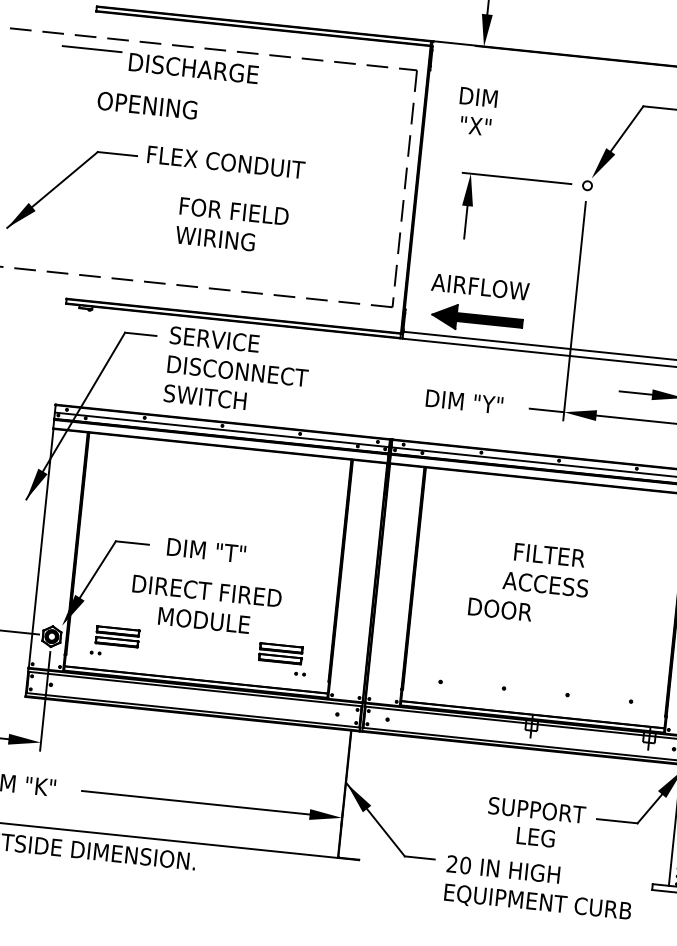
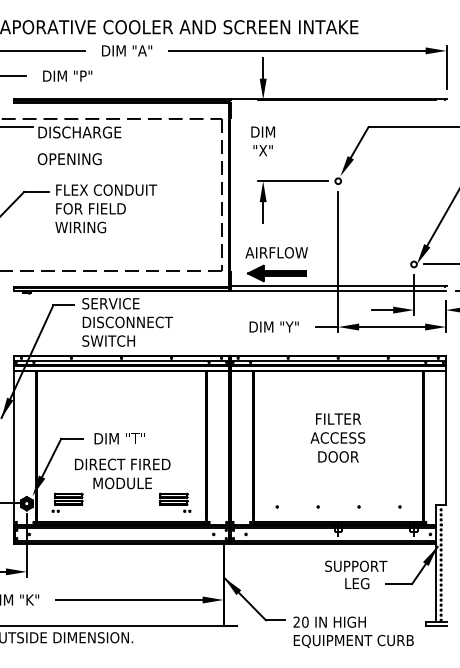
text: (147, 106) -> (69, 159), moved
text: (231, 226) -> (90, 218), moved
text: (500, 608) -> (338, 456), moved
text: (536, 823) -> (356, 574), moved

